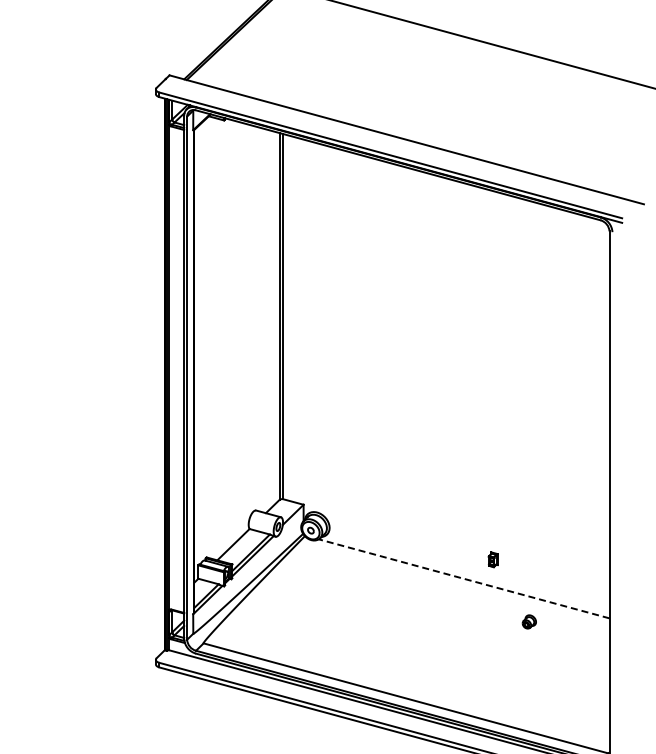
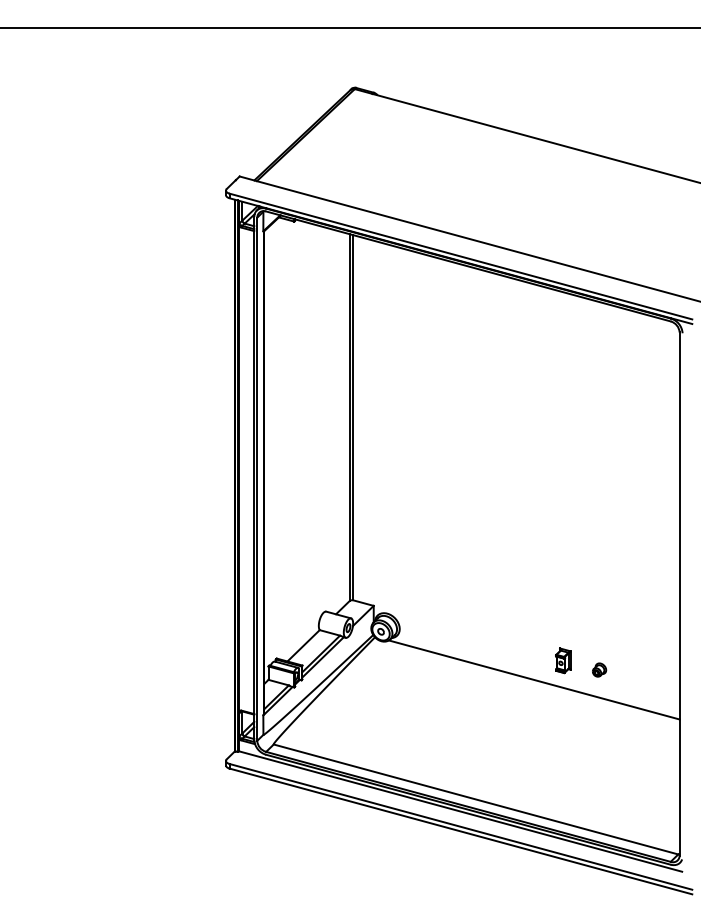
part: (493, 559) -> (563, 660), size x1.67
line: (464, 578) -> (534, 679), dashed -> solid
part: (529, 621) -> (599, 669), moved

